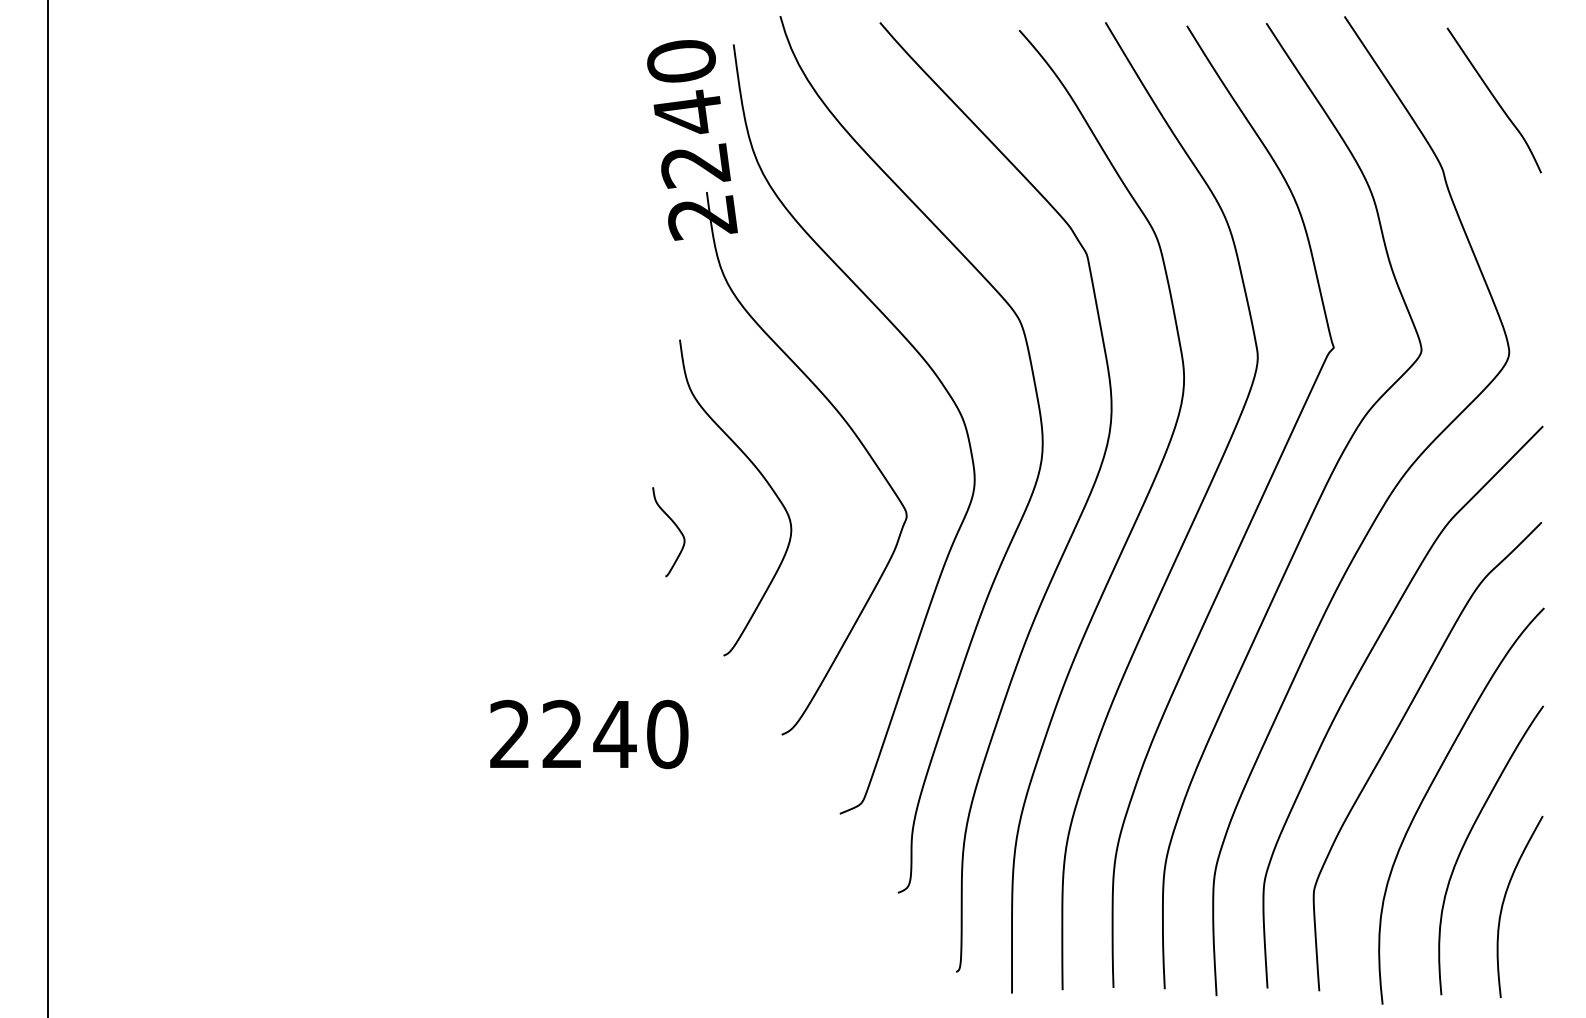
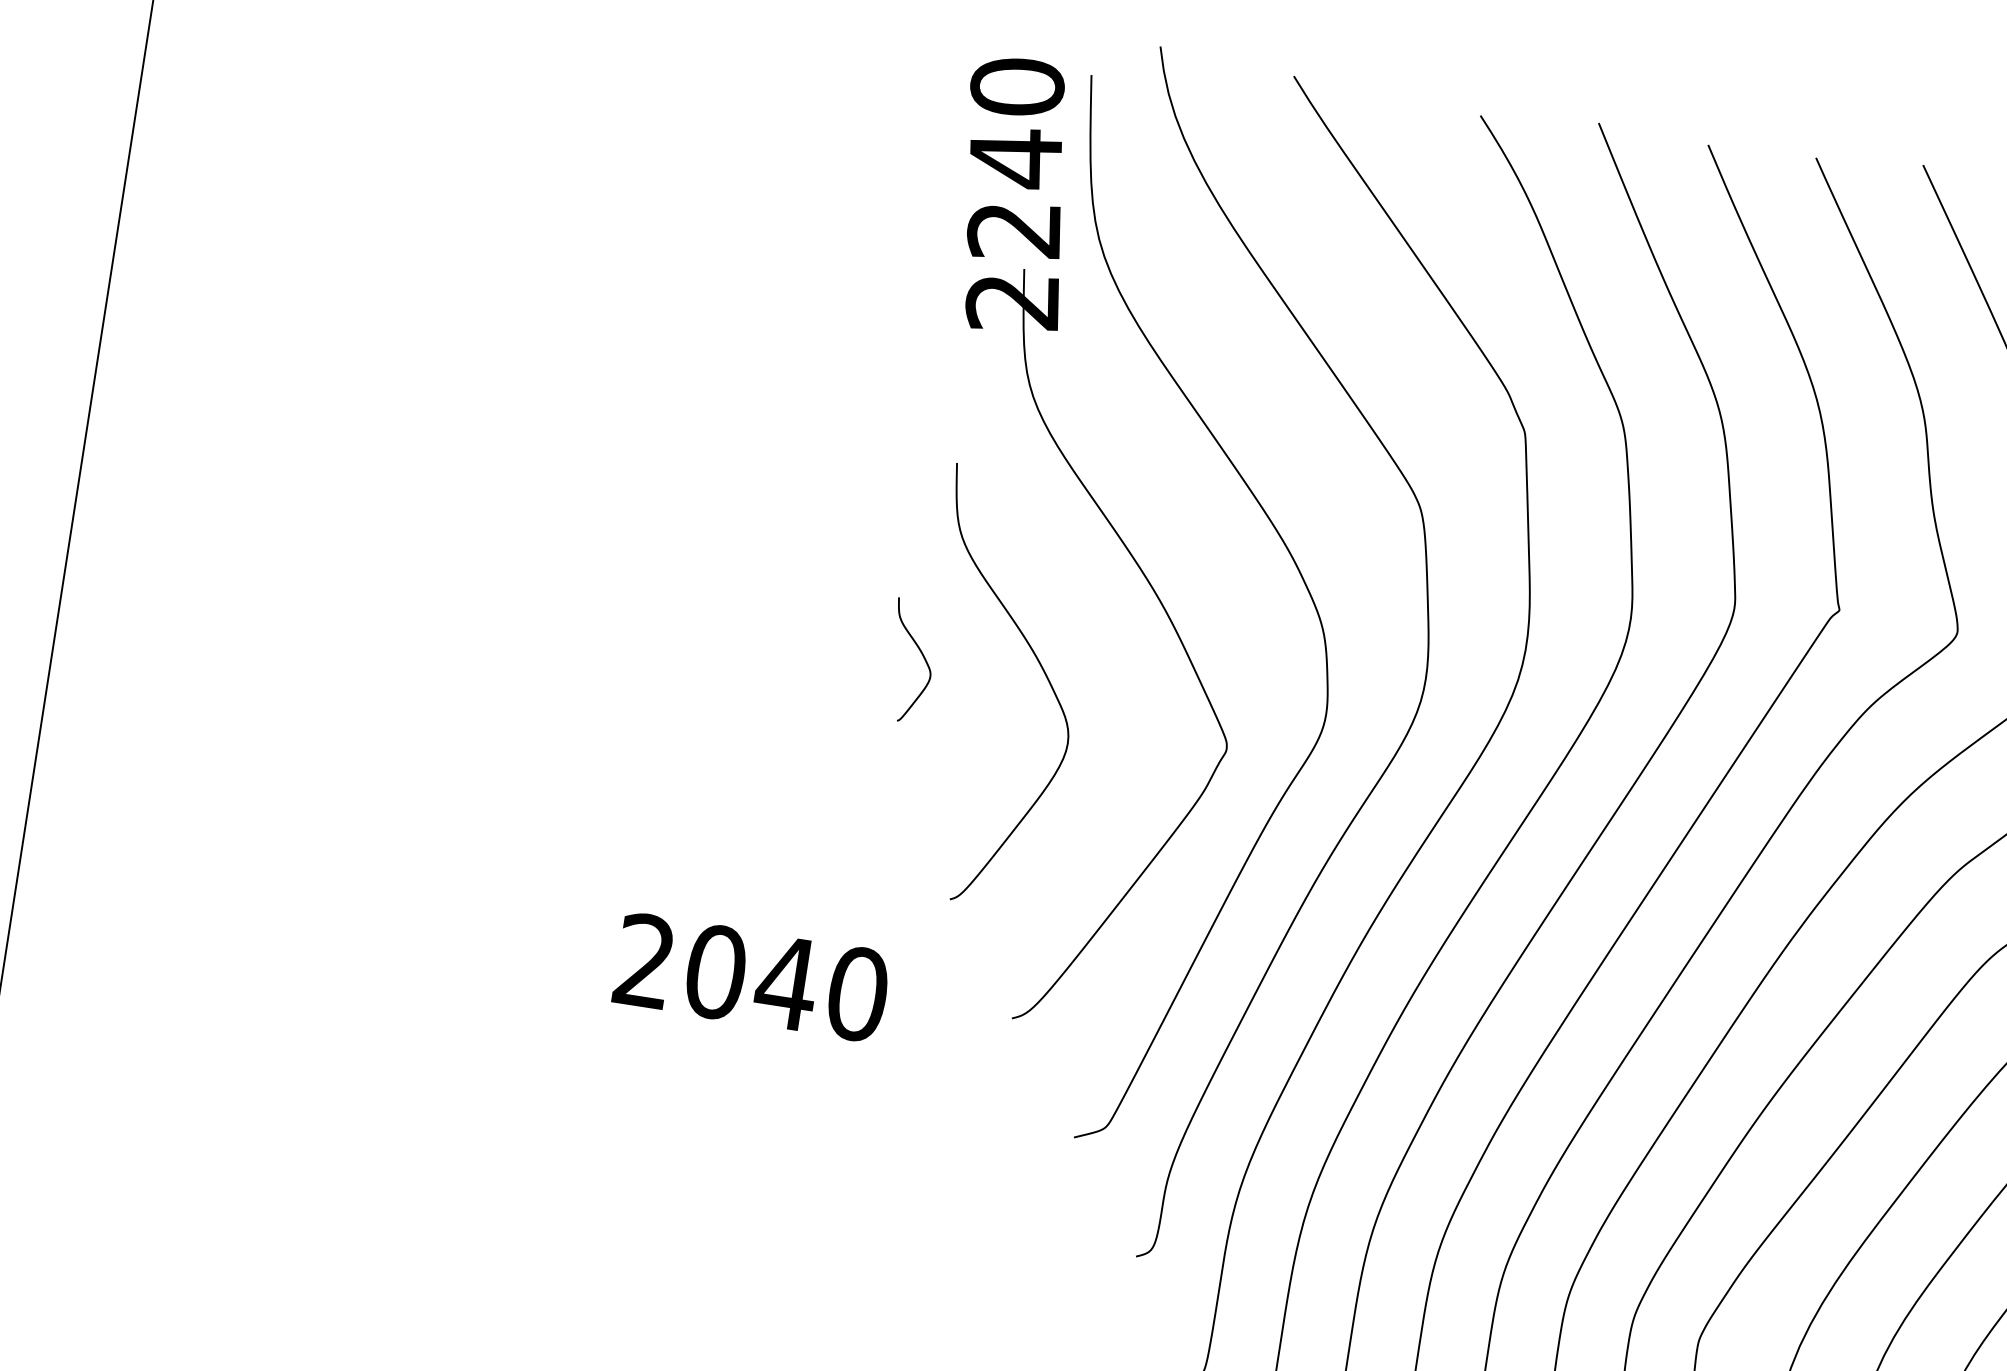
curve: (675, 526) -> (921, 655), moved
text: (562, 734) -> (715, 972), 2240 -> 2040

